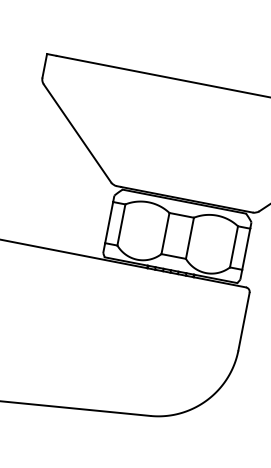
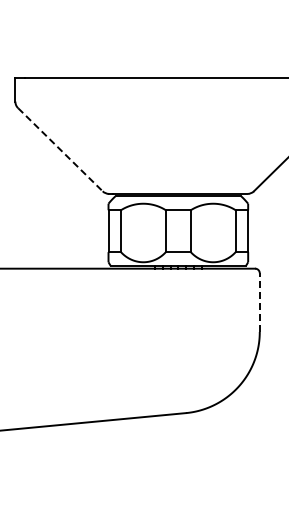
line: (77, 134) -> (60, 150), solid -> dashed
line: (243, 321) -> (259, 302), solid -> dashed

